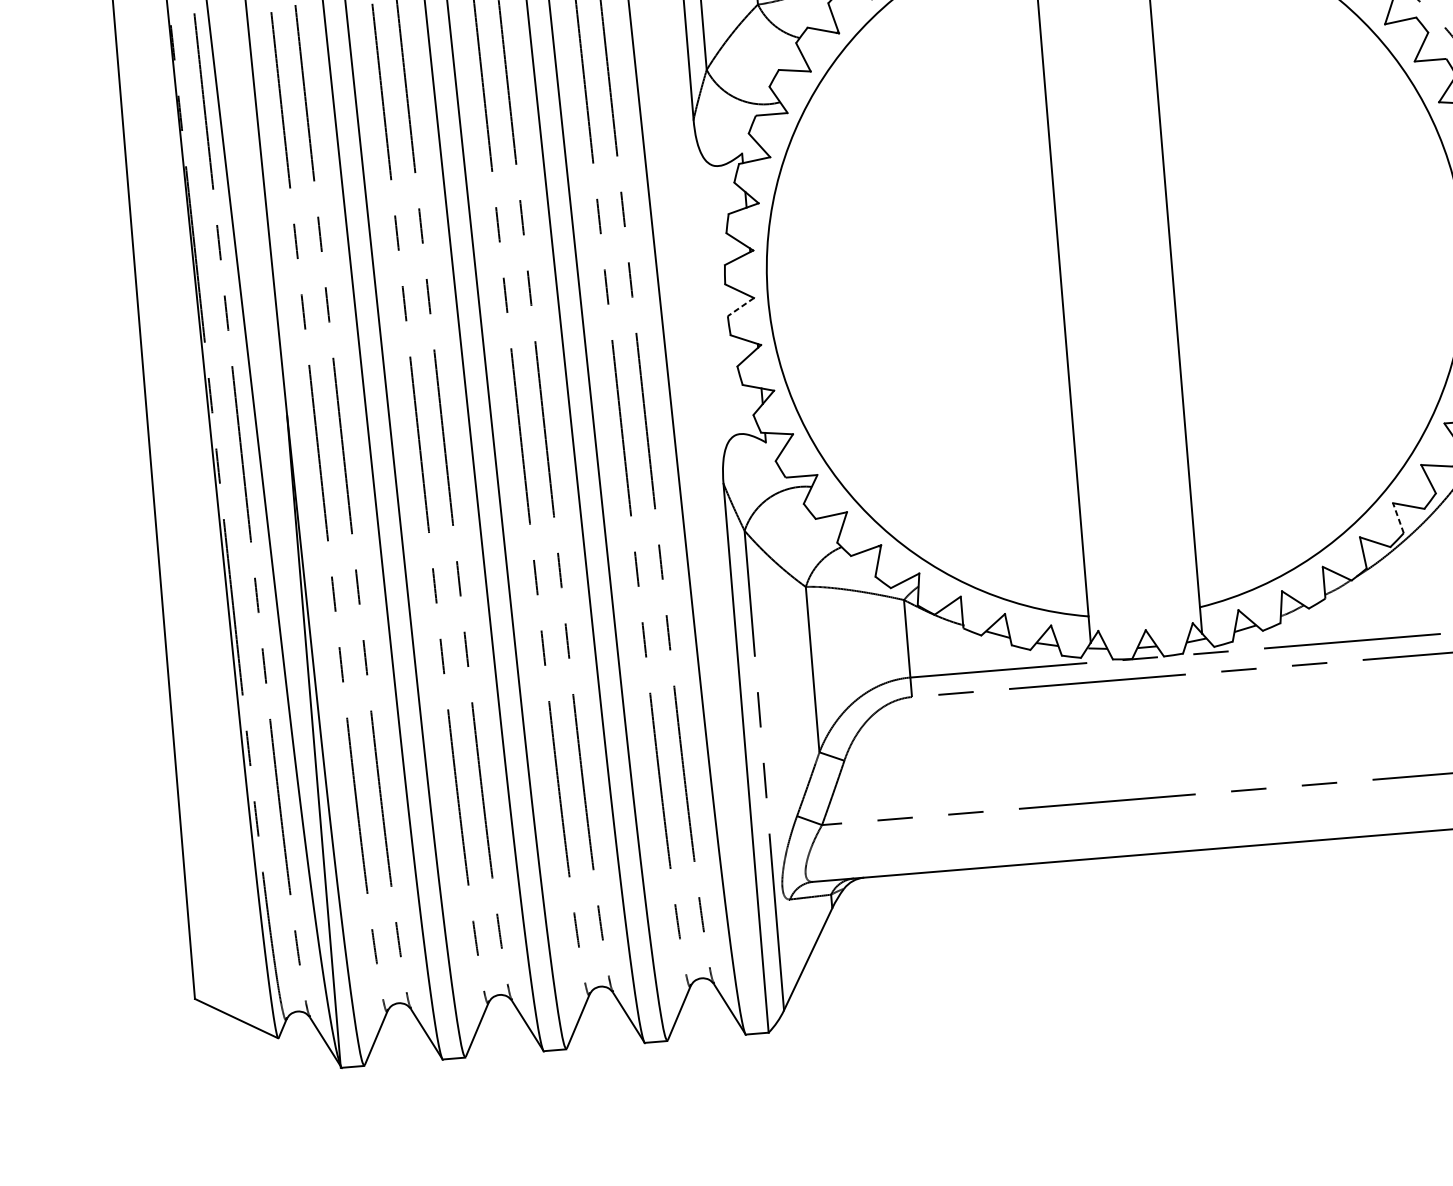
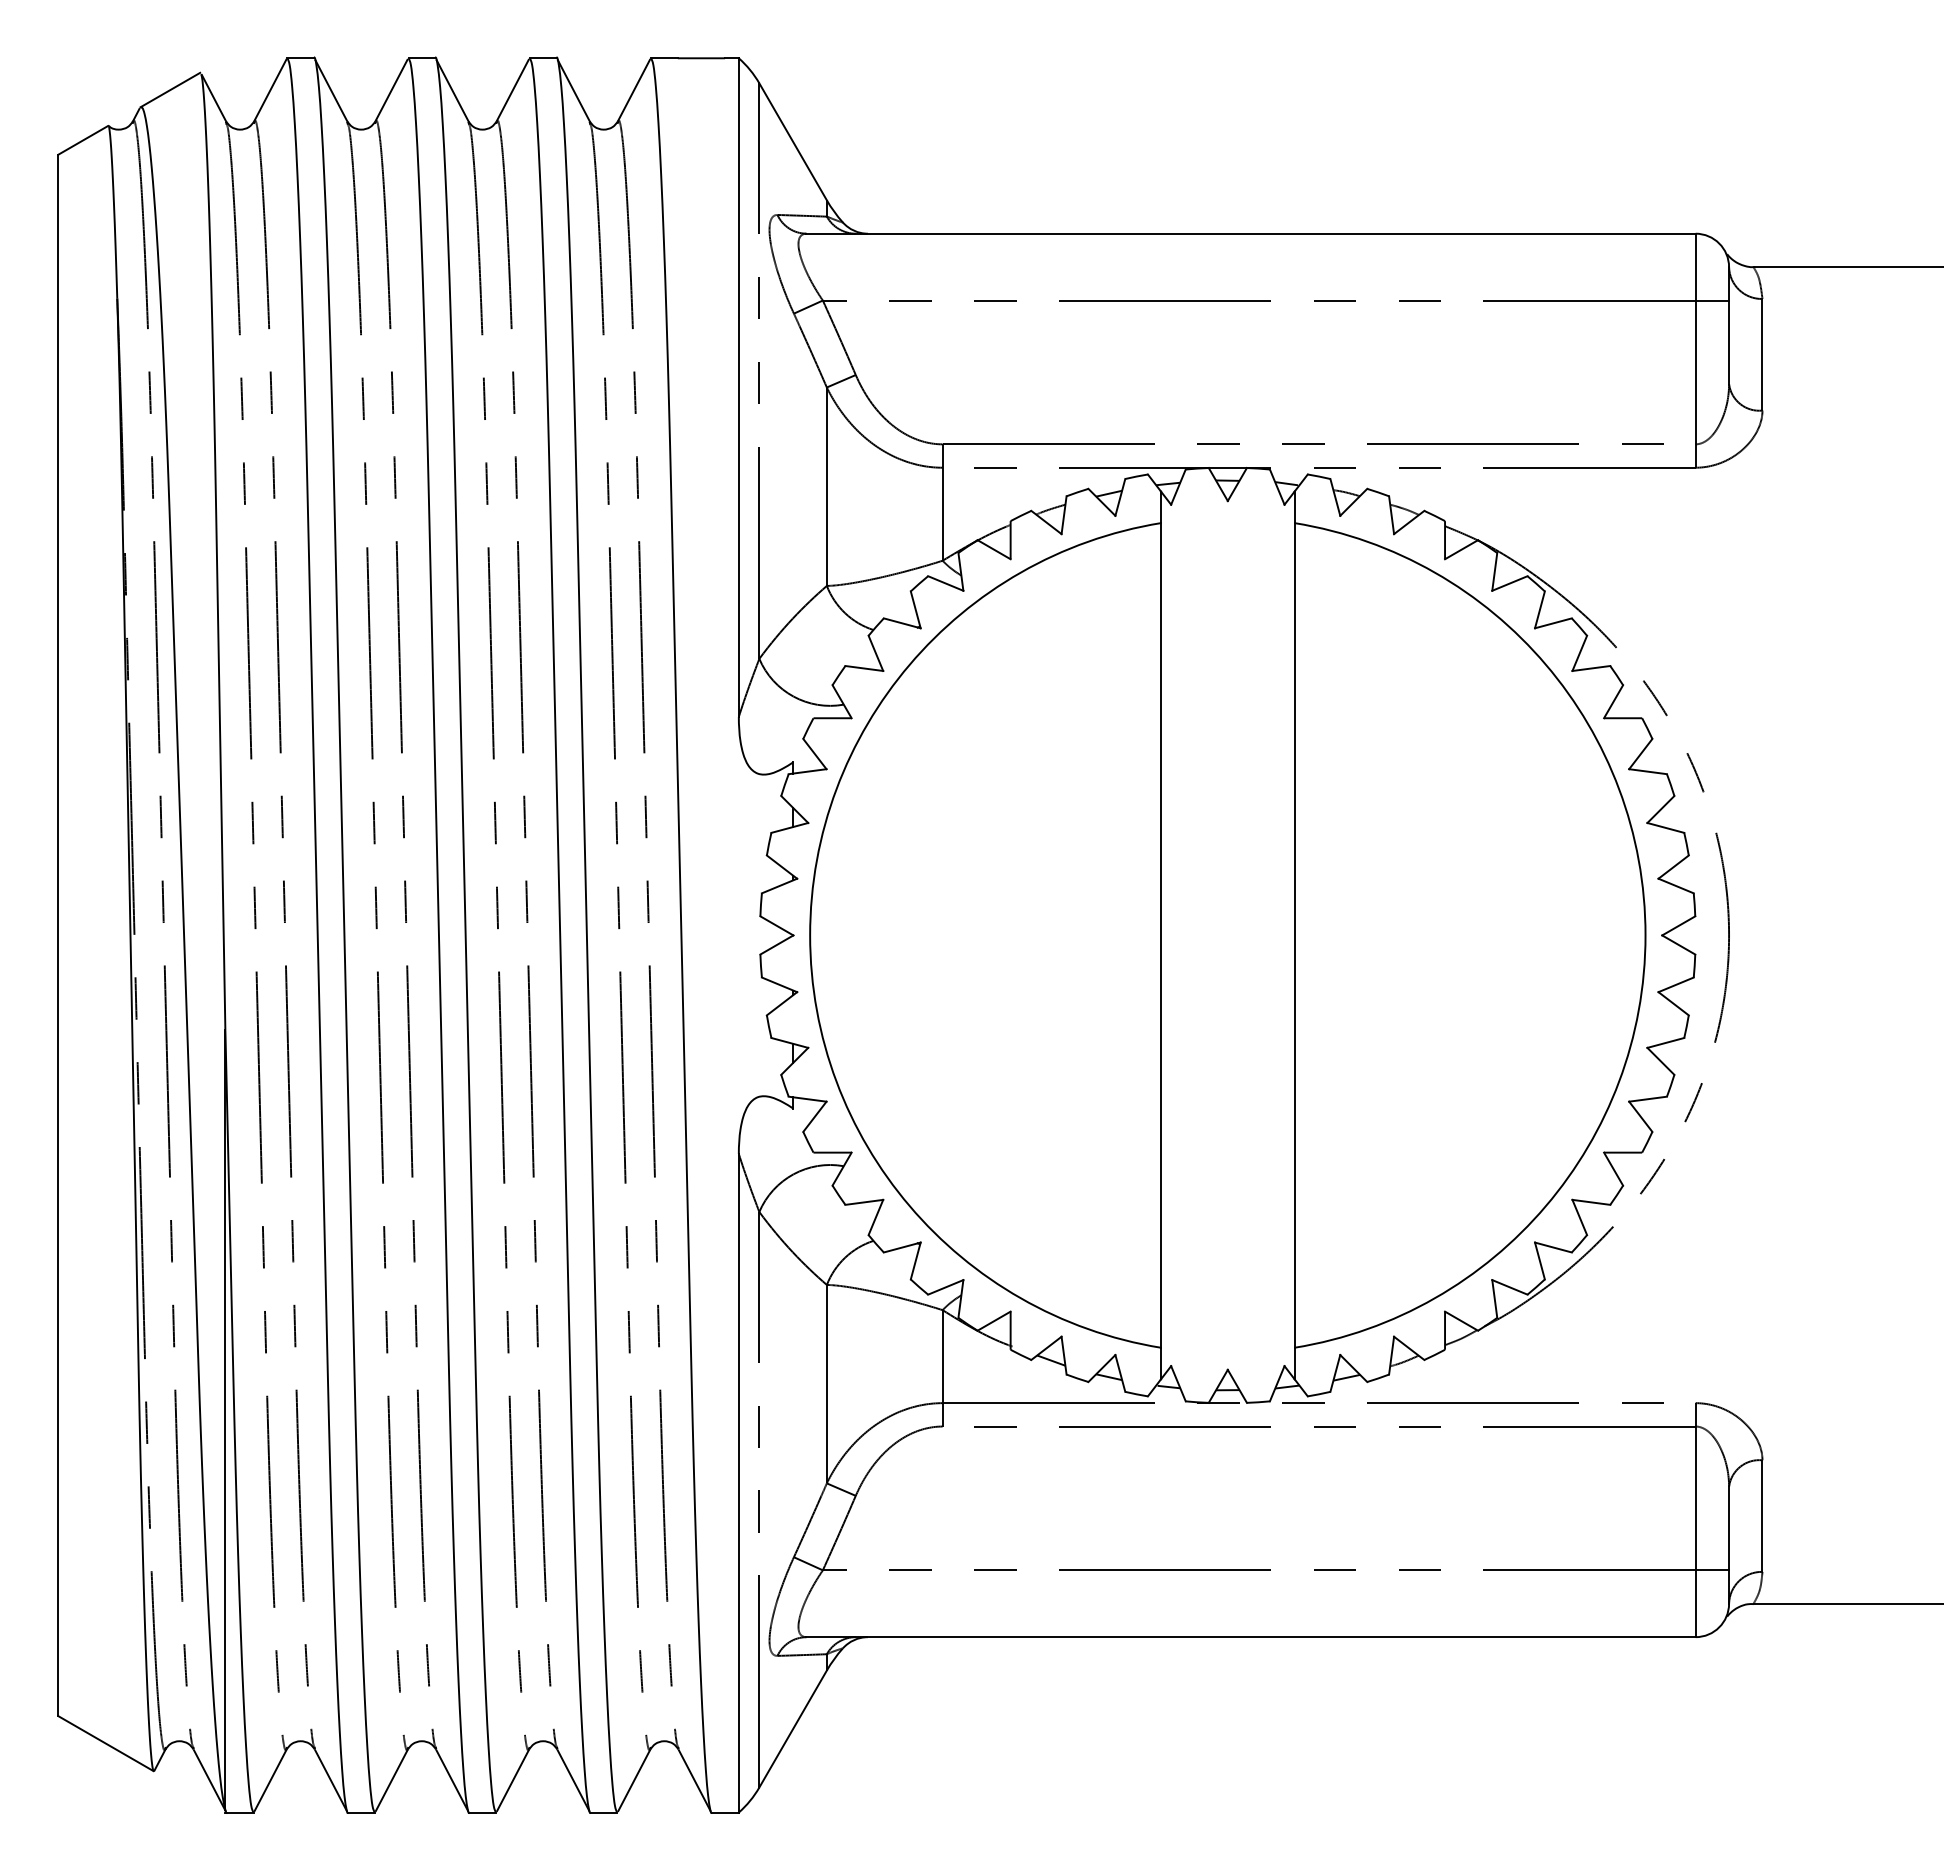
line: (740, 307) -> (776, 945), dashed -> solid
line: (1398, 517) -> (1539, 1260), dashed -> solid

